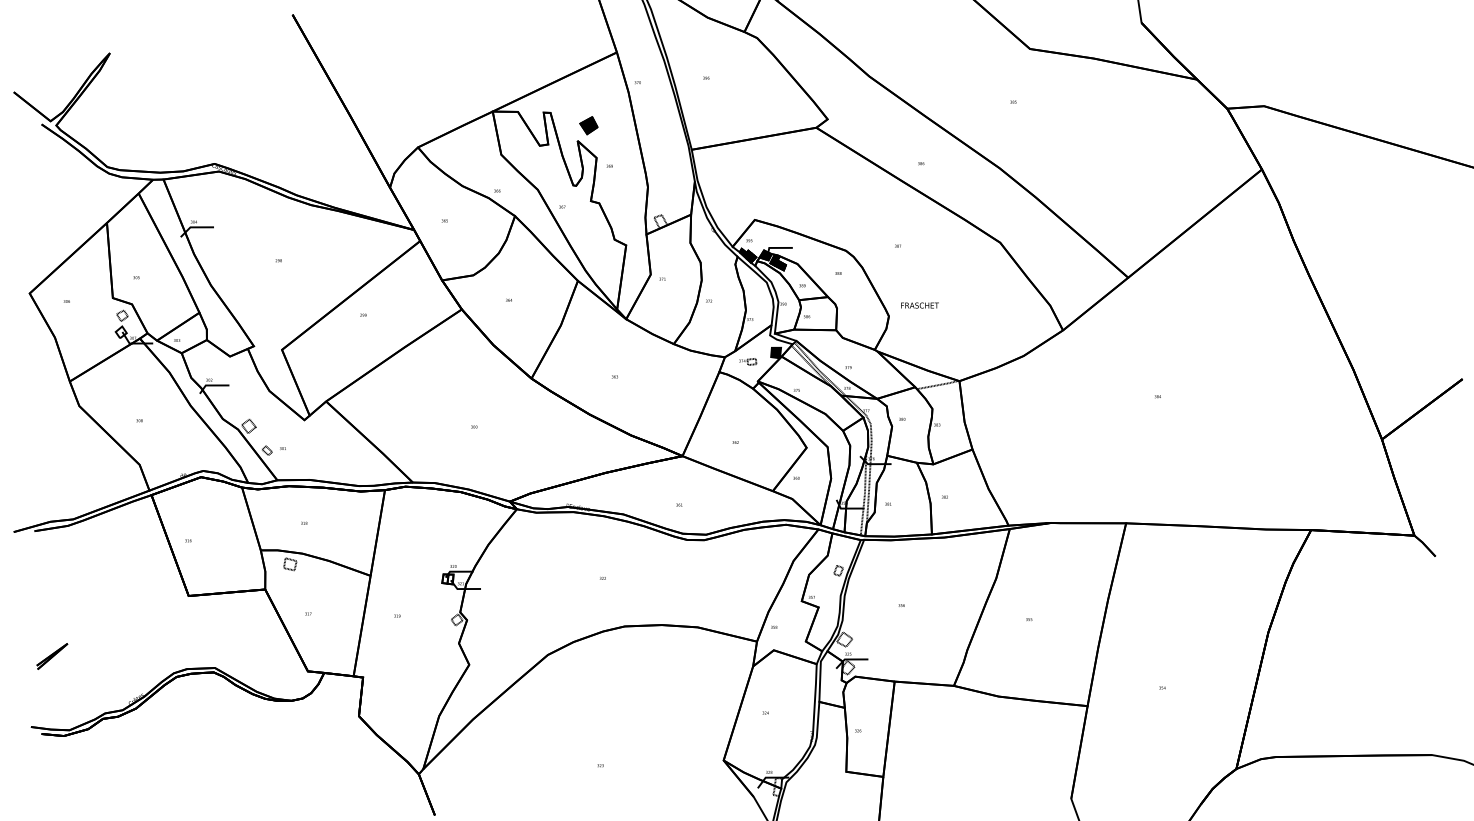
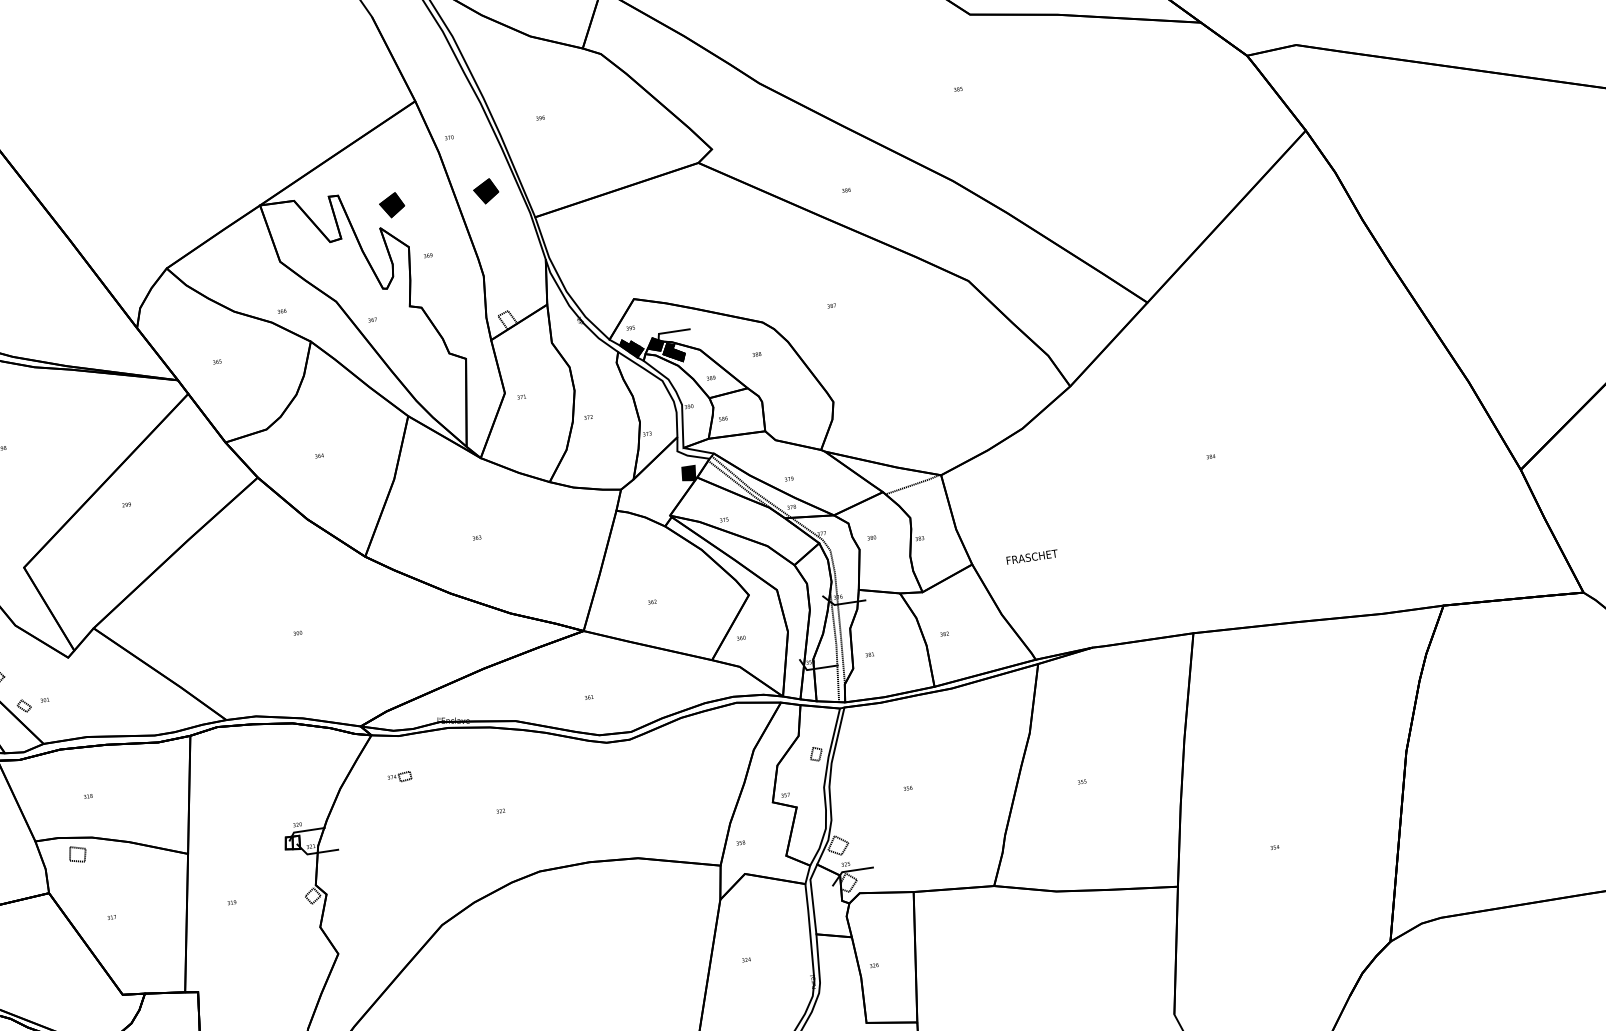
part: (658, 125) -> (485, 191), added
text: (919, 305) -> (1031, 557), moved
part: (748, 361) -> (400, 776), moved

